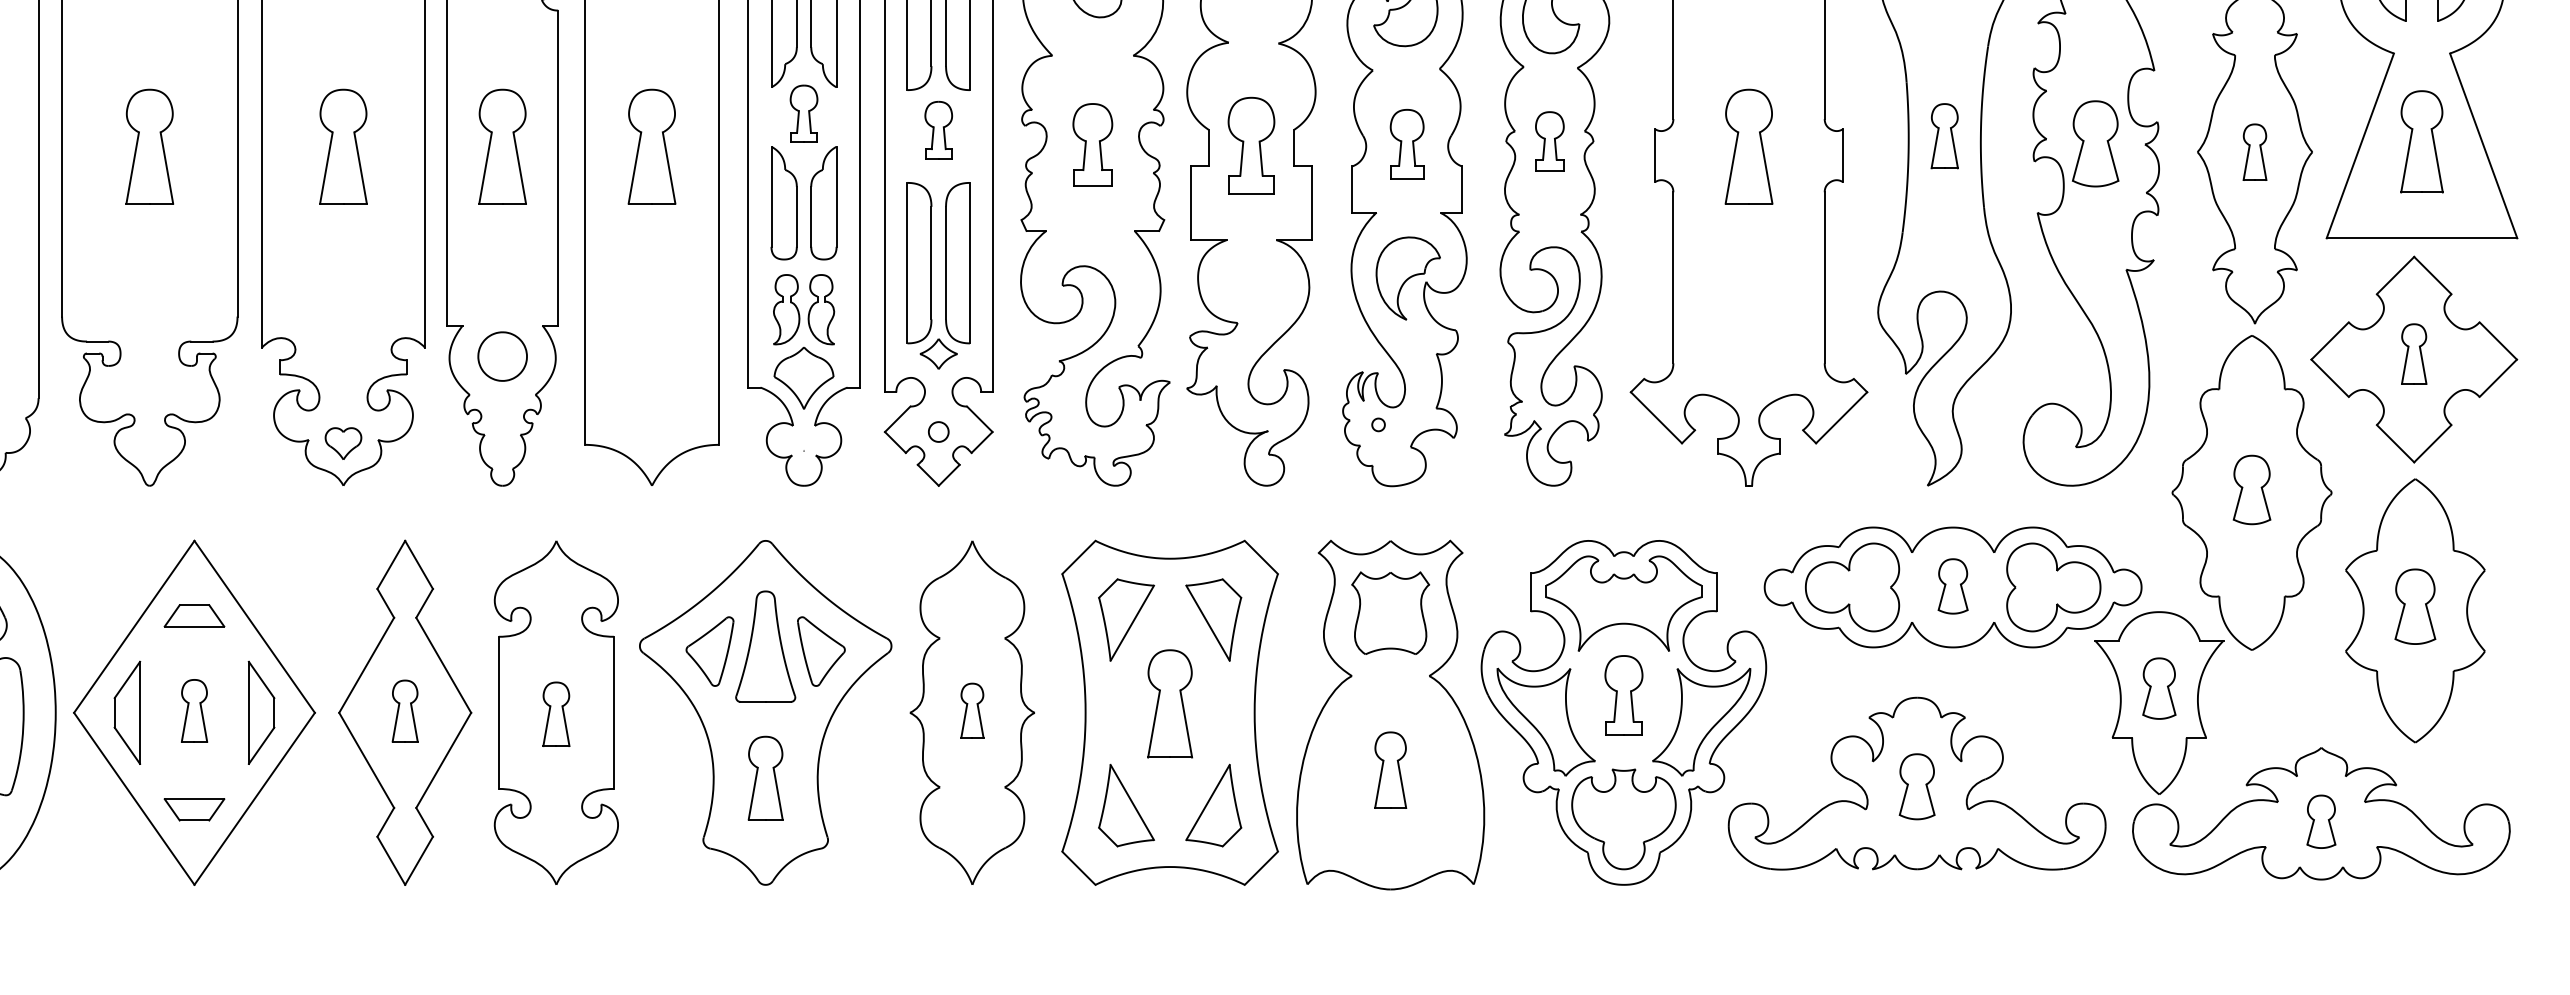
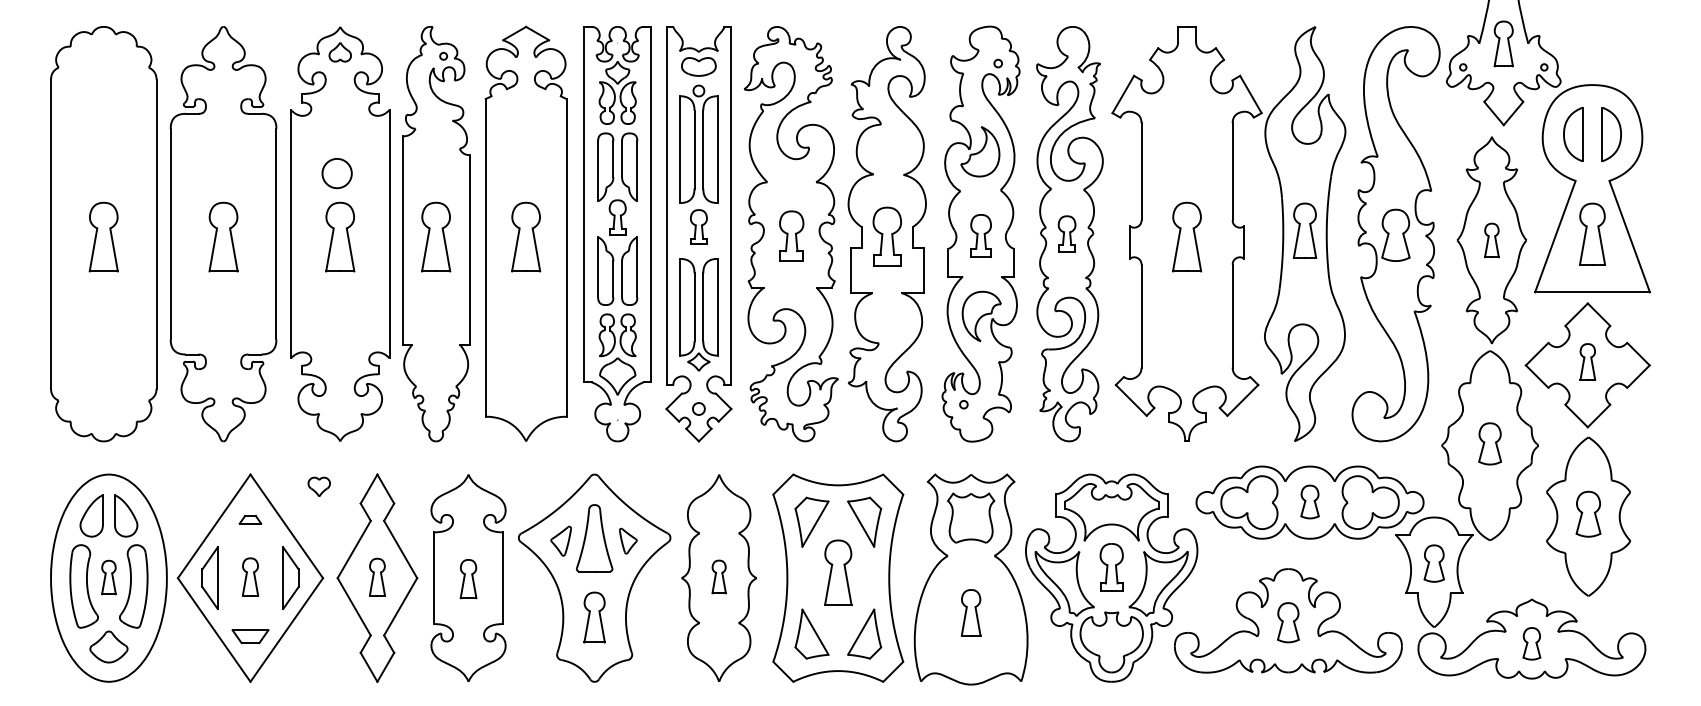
part: (1943, 135) -> (1304, 230), size x1.4
part: (501, 356) -> (336, 173), moved
part: (342, 442) -> (318, 486), moved
part: (194, 615) -> (250, 519), size x0.6
part: (710, 650) -> (561, 540), size x0.7
part: (821, 650) -> (628, 540), size x0.6

